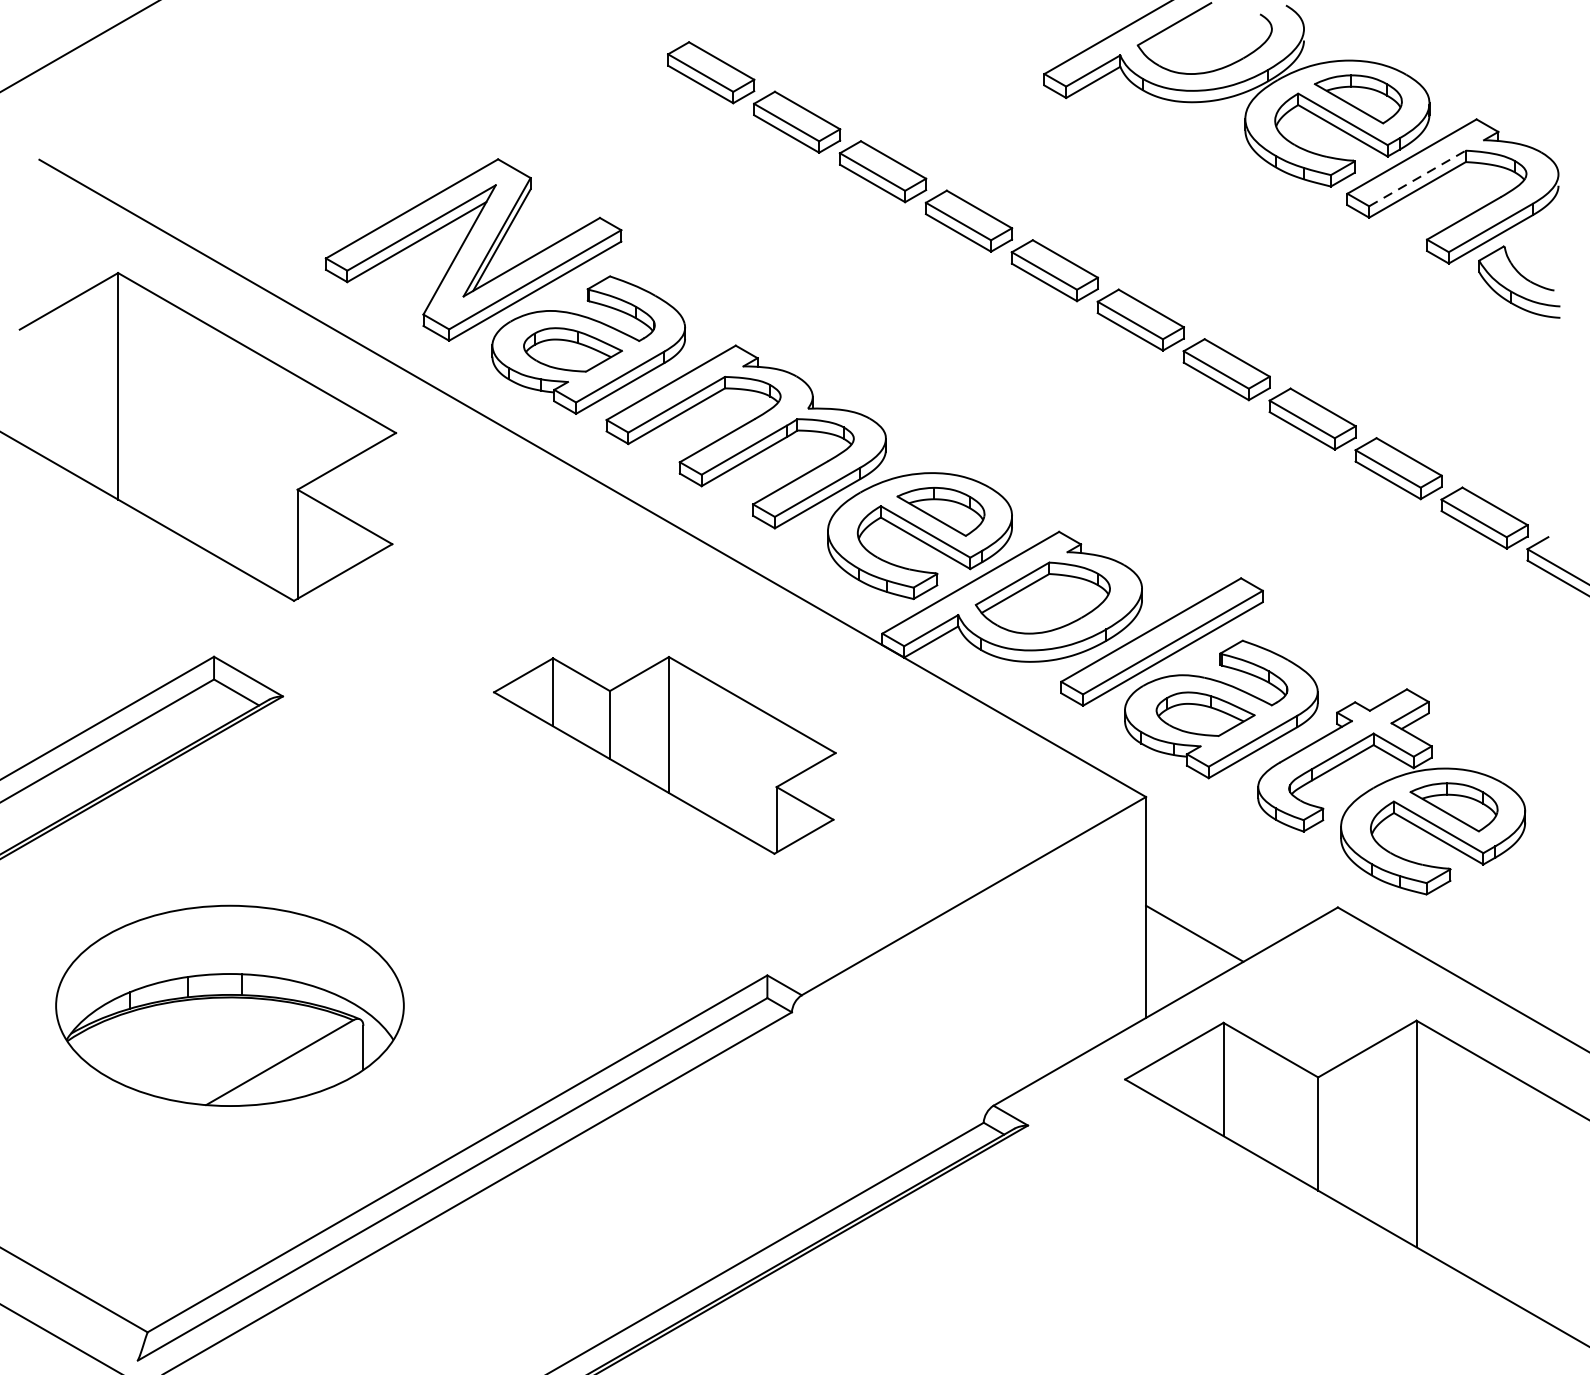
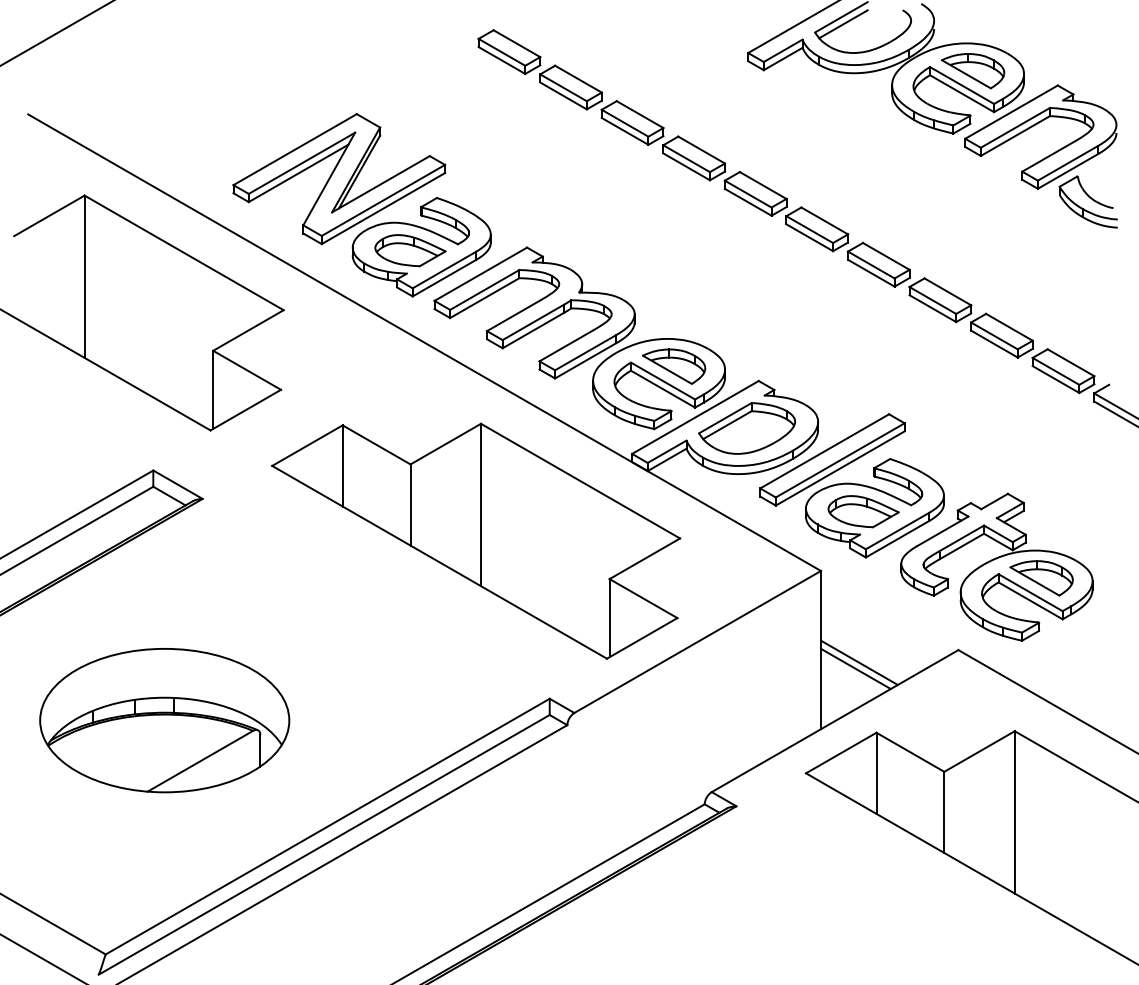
line: (1177, 34) -> (843, 24), added
line: (1417, 177) -> (1015, 127), dashed -> solid
part: (665, 754) -> (476, 540), size x1.67
line: (1198, 924) -> (858, 662), added

